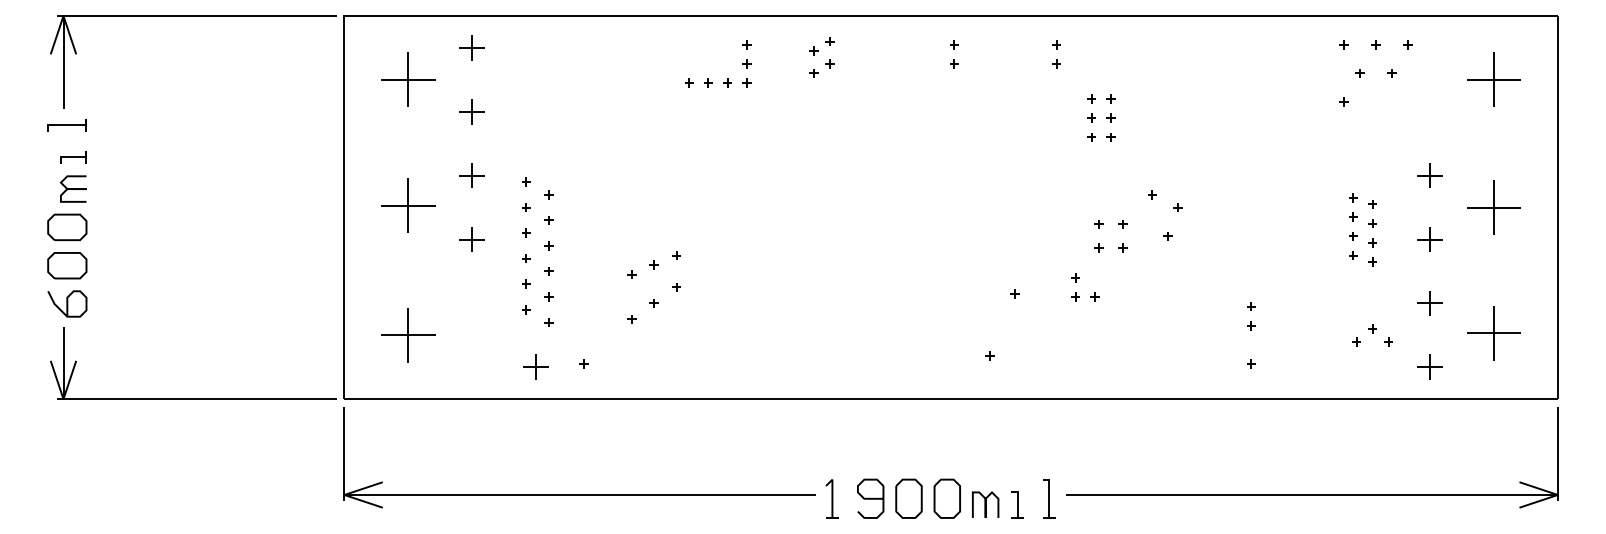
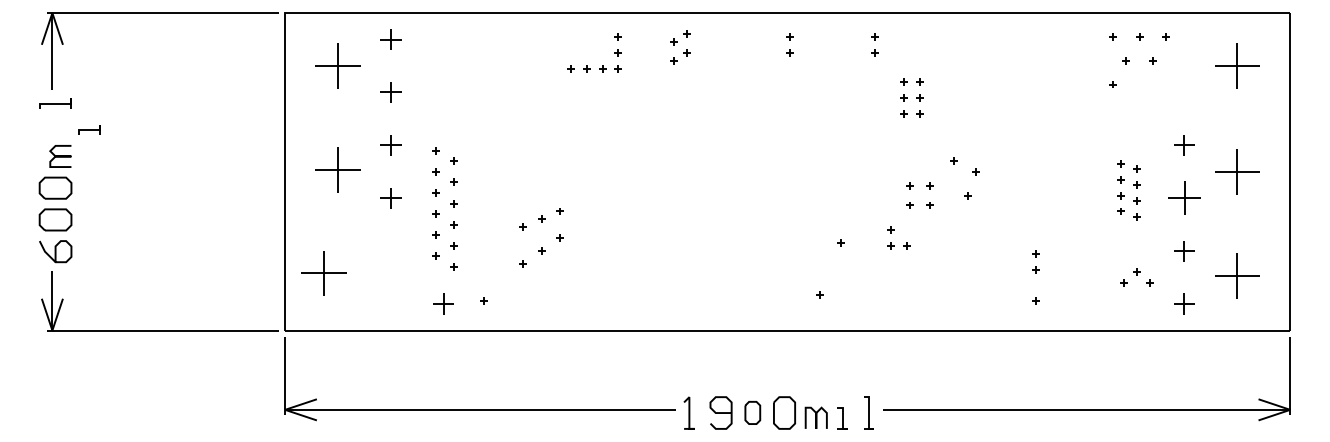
line: (73, 157) -> (89, 130), moved
part: (1429, 239) -> (1183, 198), size x1.6
part: (408, 335) -> (324, 273), moved
part: (908, 498) -> (752, 412), size x0.7

